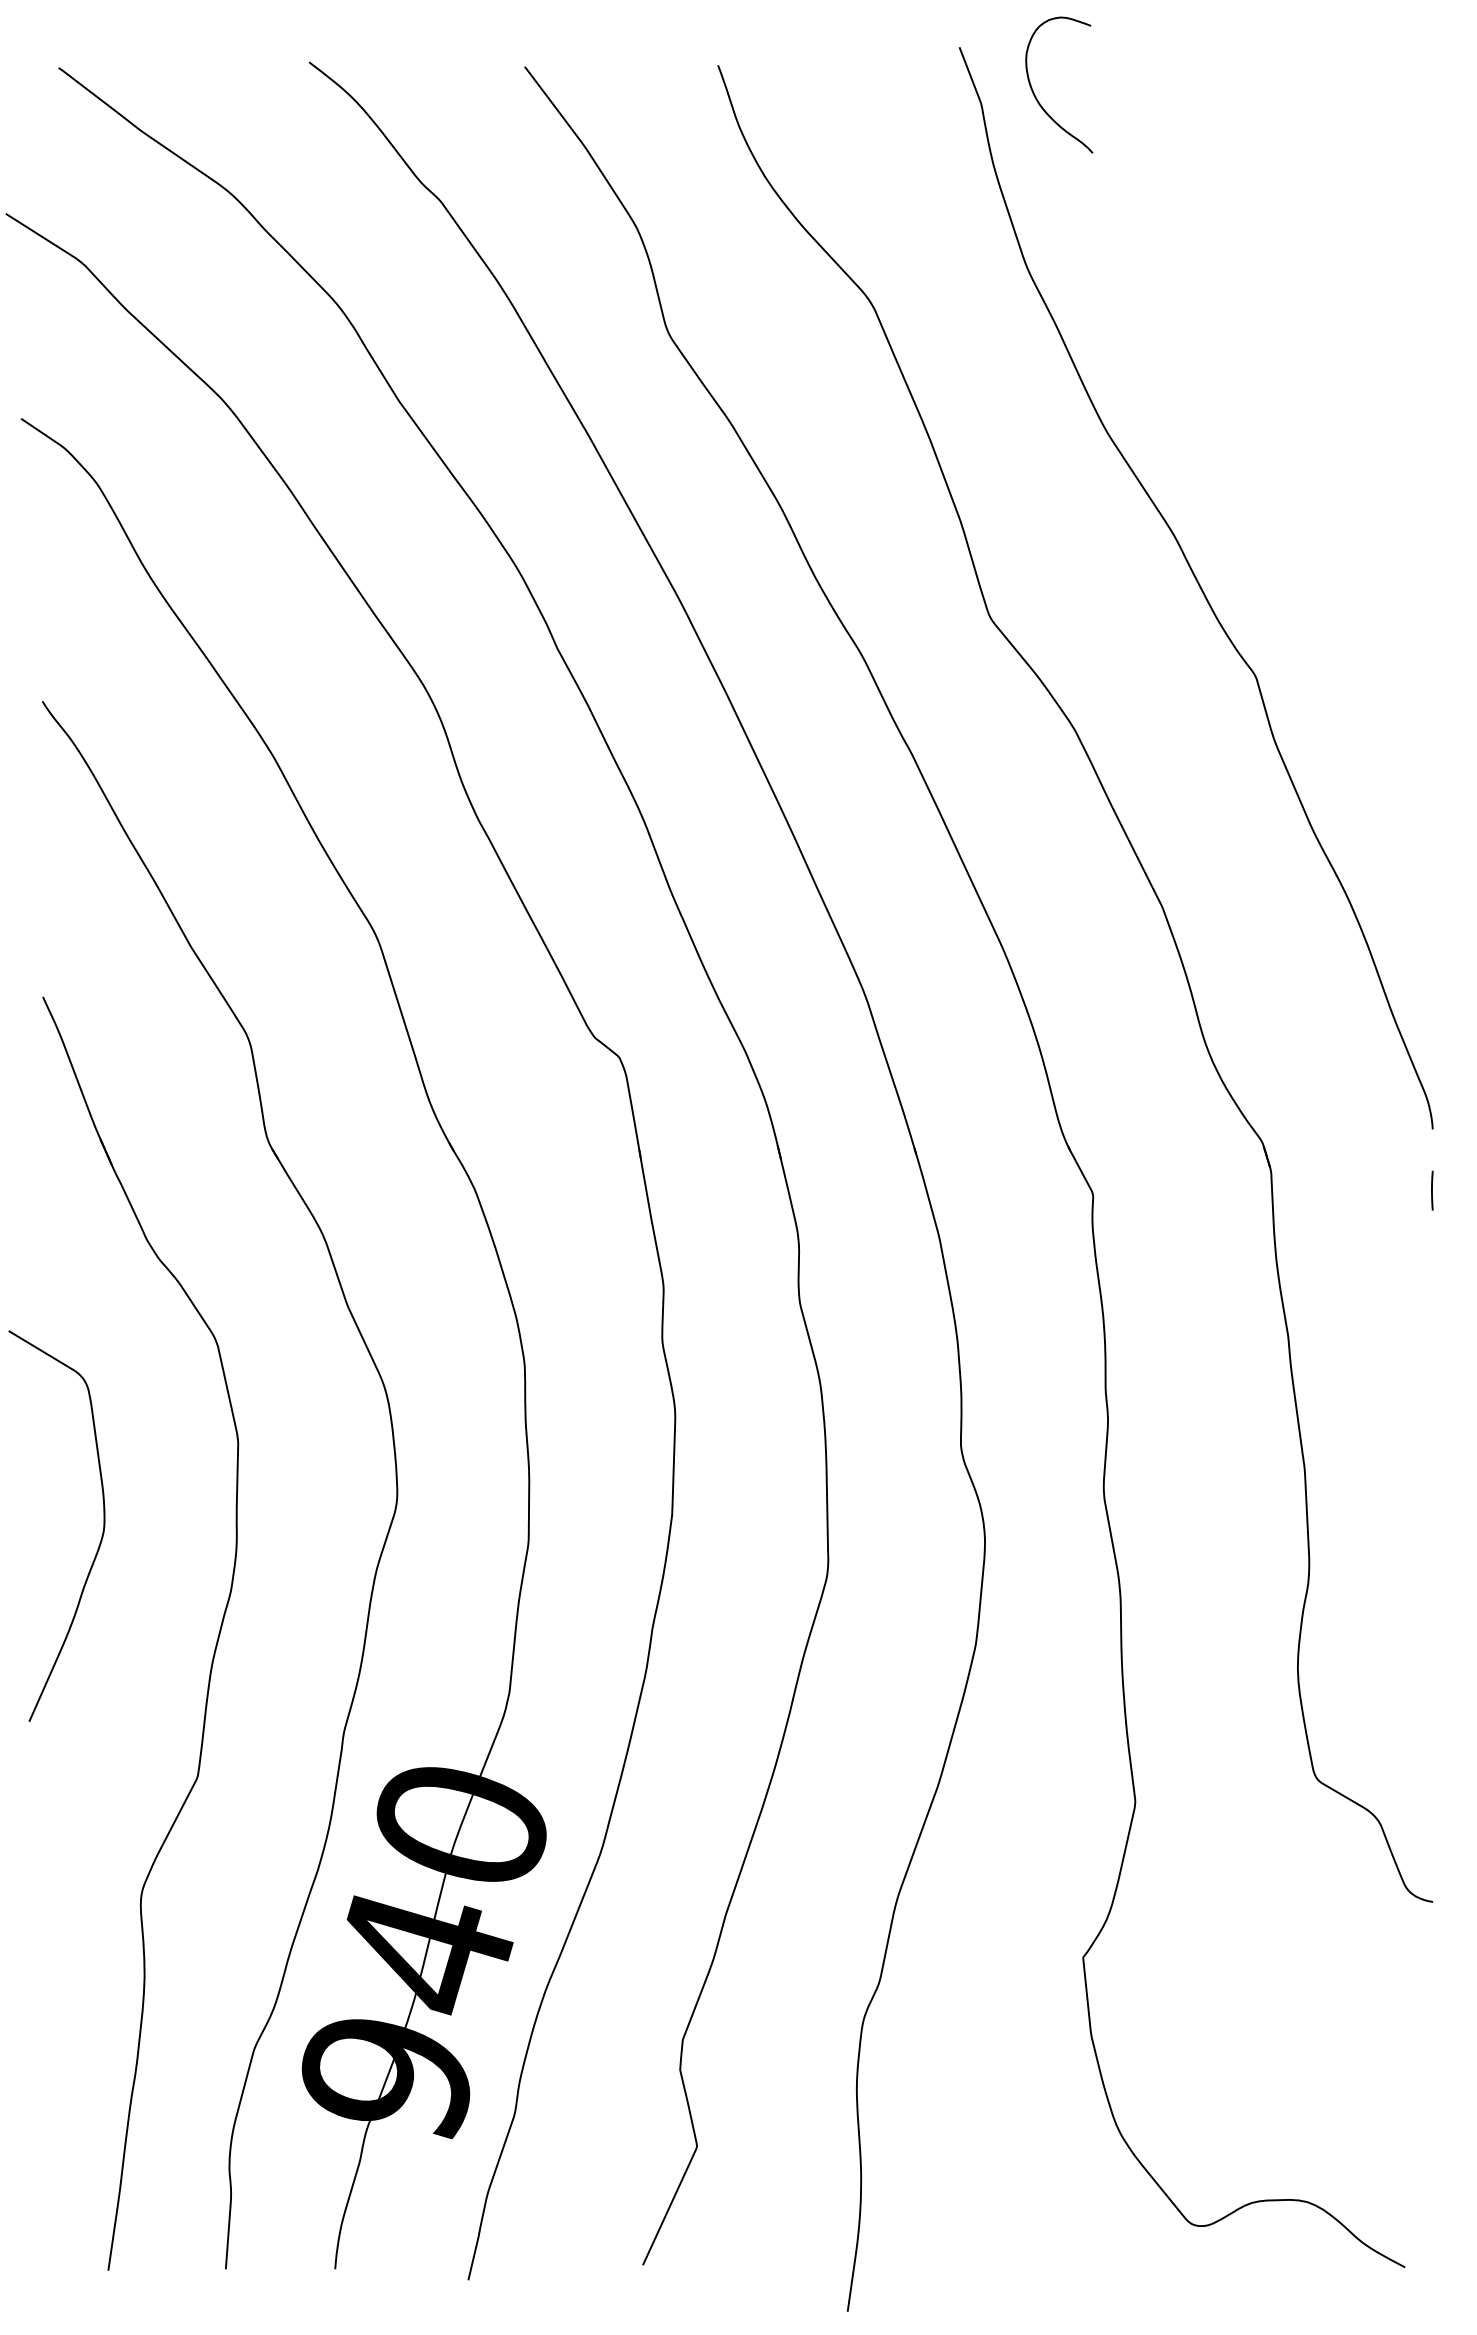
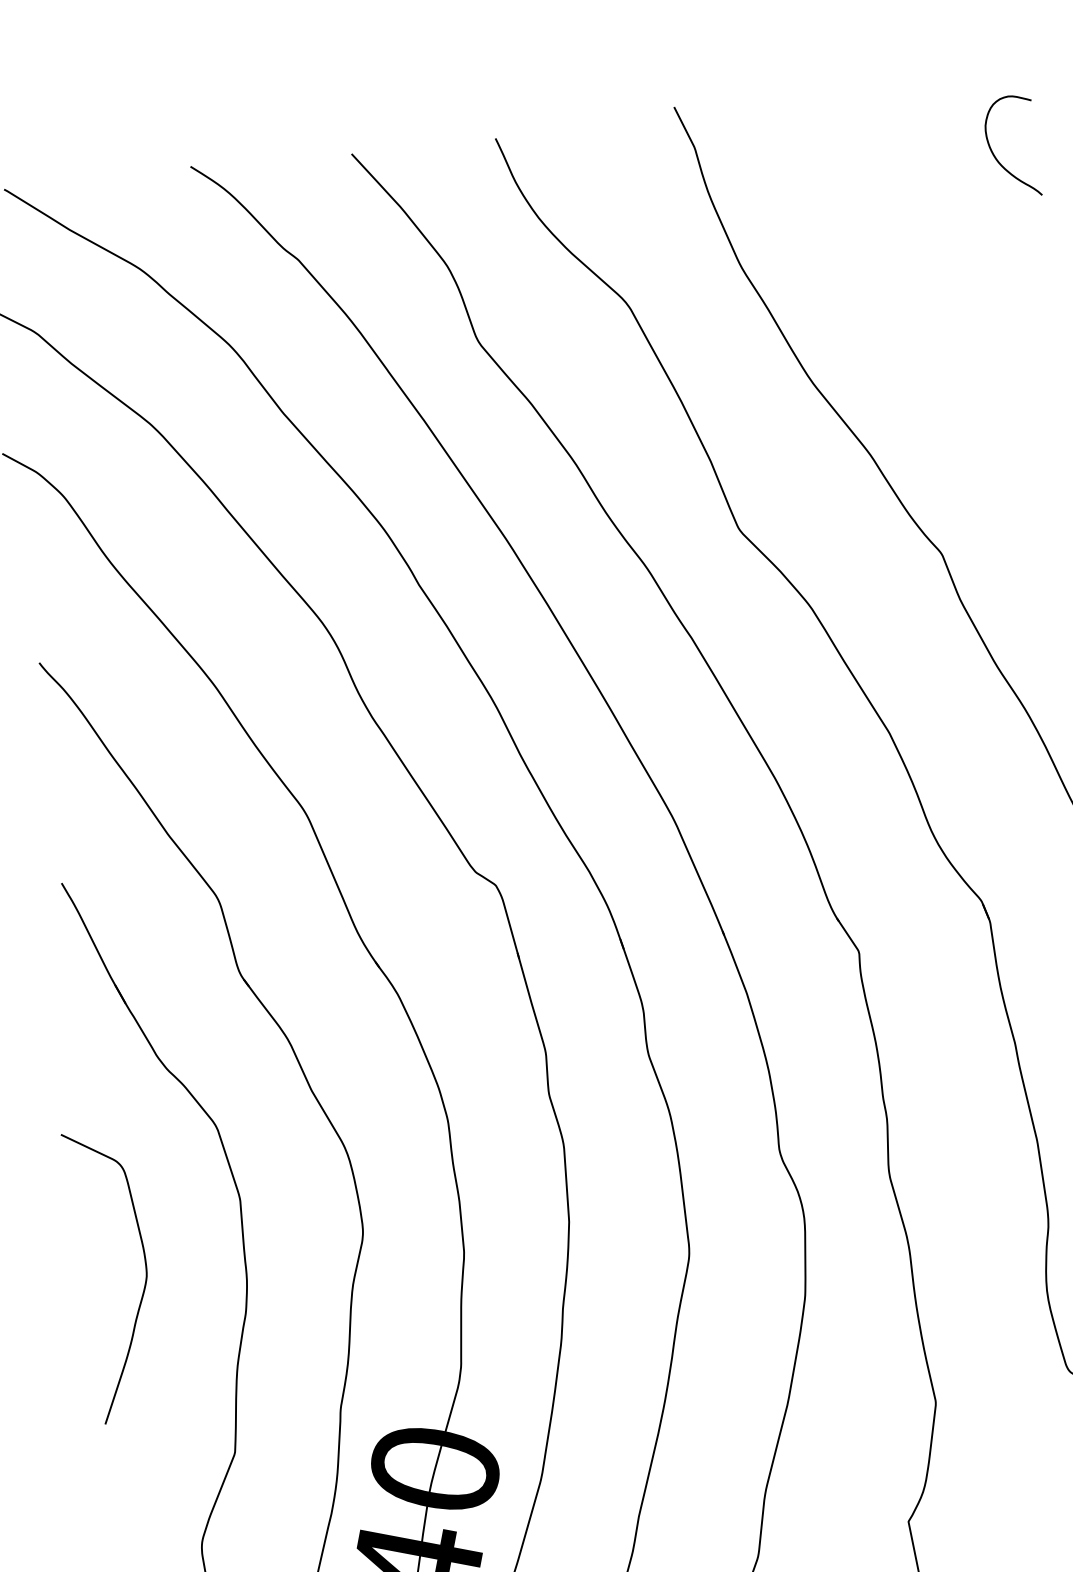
curve: (1036, 96) -> (996, 157), moved

